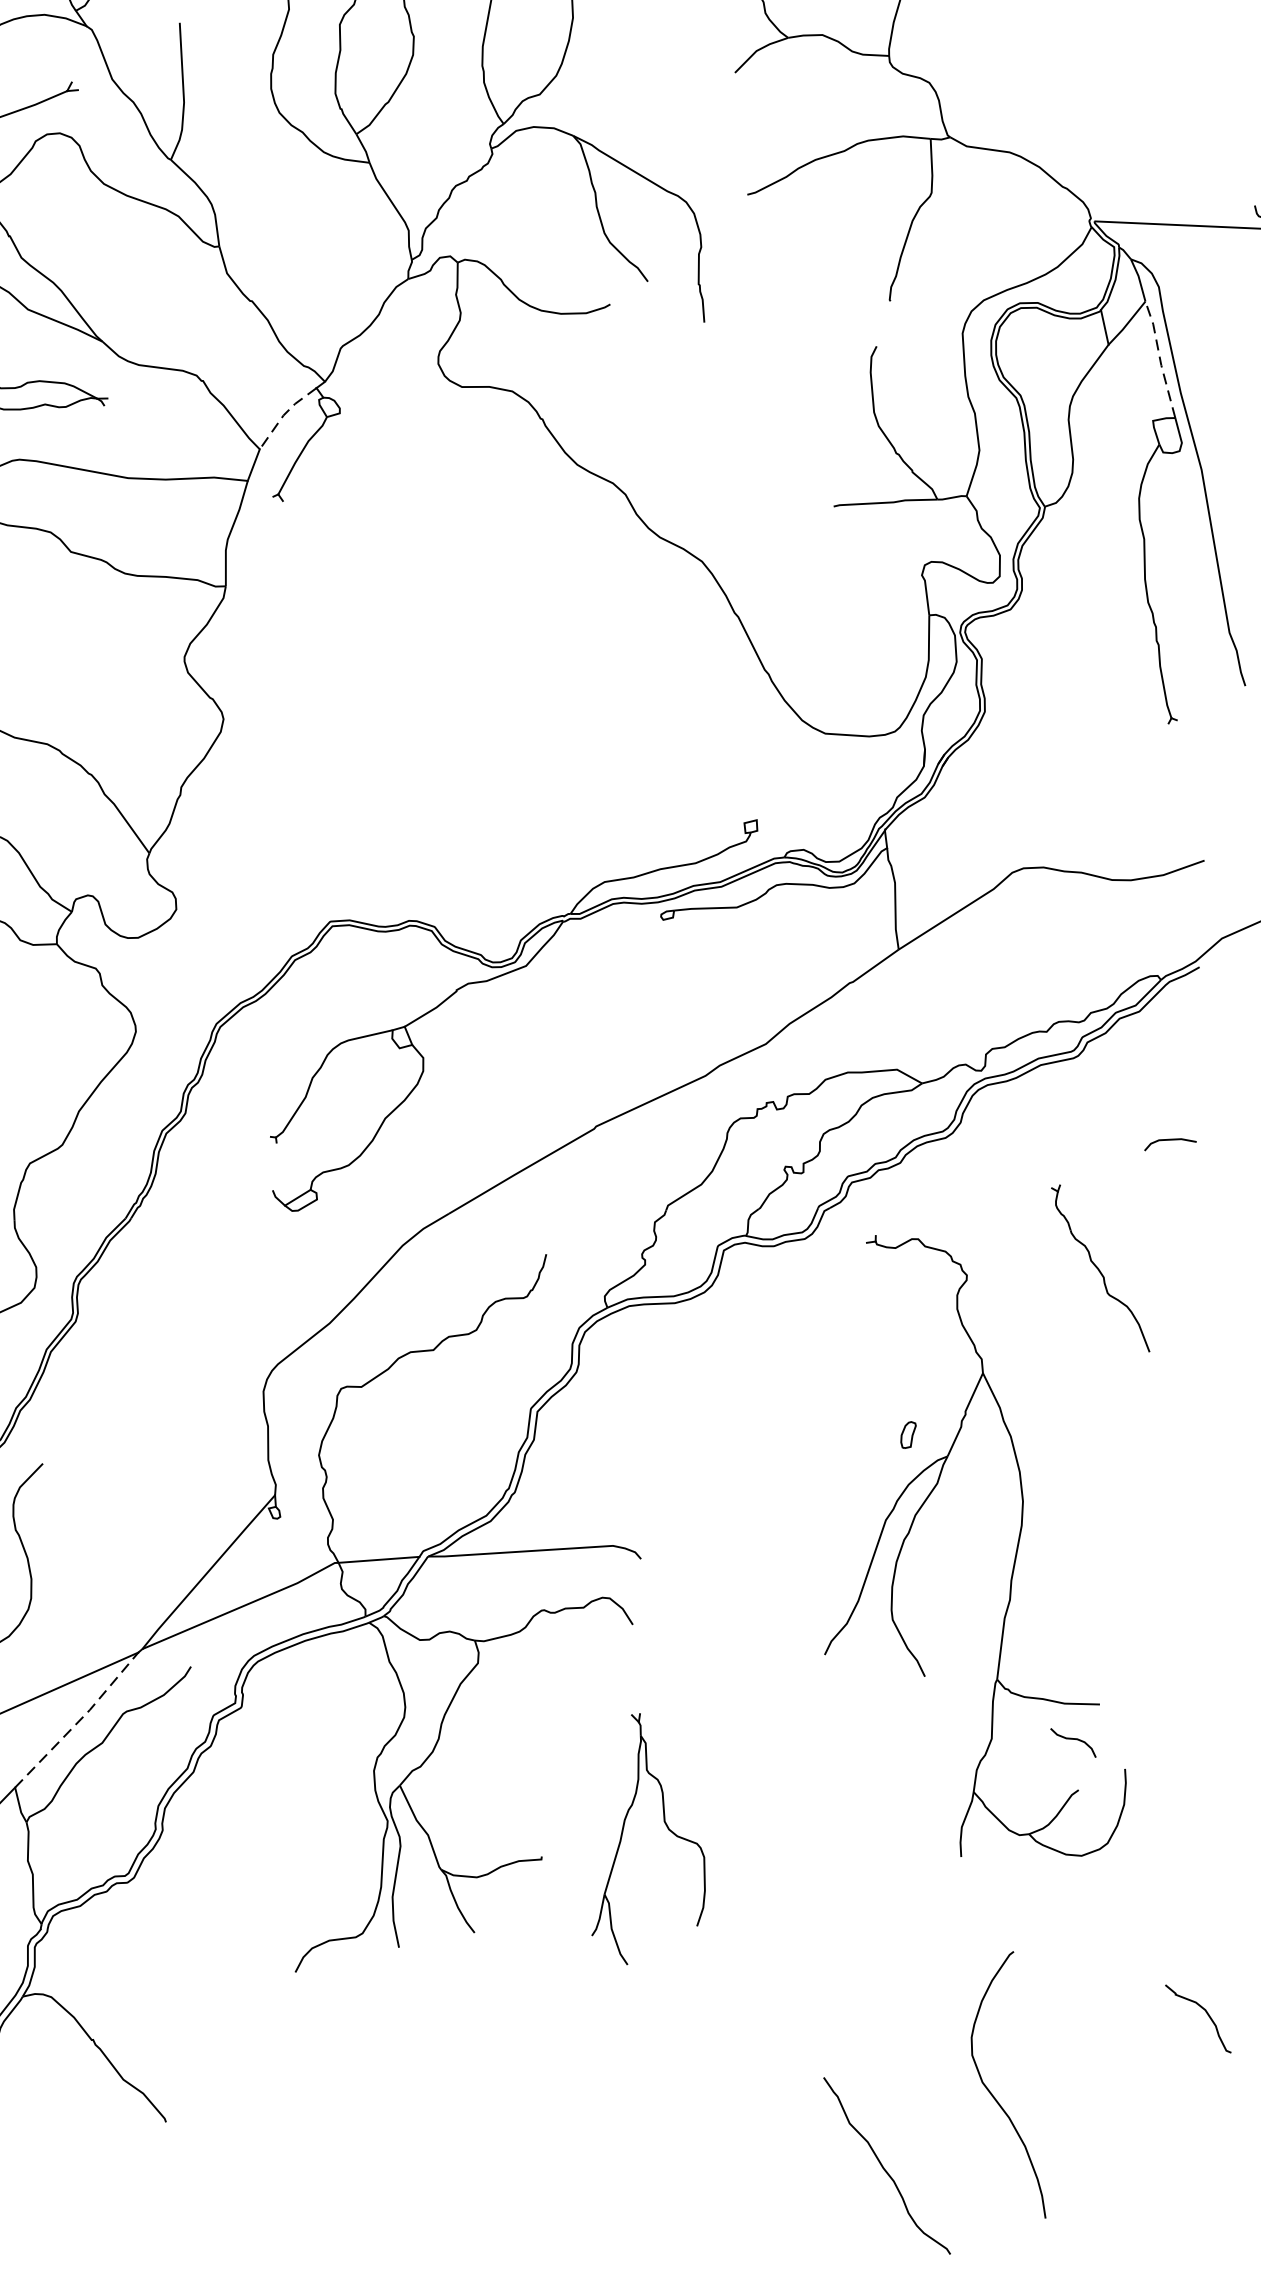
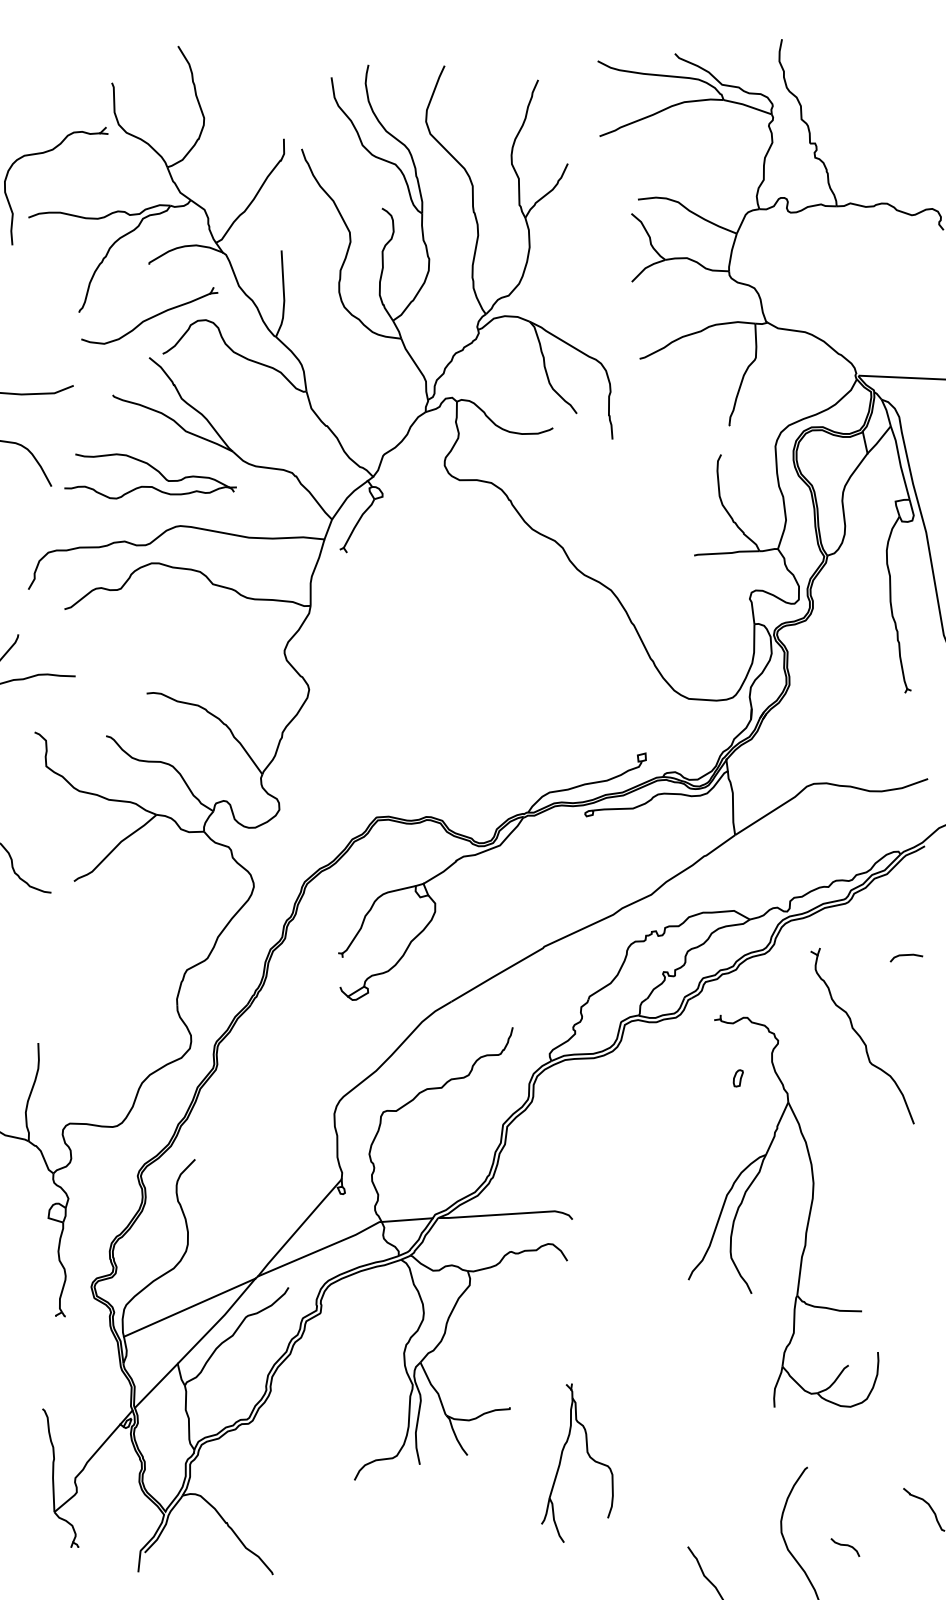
line: (1160, 358) -> (900, 462), dashed -> solid
line: (284, 416) -> (347, 498), dashed -> solid
part: (1100, 1268) -> (862, 1036), size x1.67
part: (907, 1435) -> (737, 1078), moved
line: (79, 1720) -> (218, 1321), dashed -> solid
curve: (1075, 1741) -> (846, 1546), moved
part: (666, 1828) -> (588, 1456), moved

